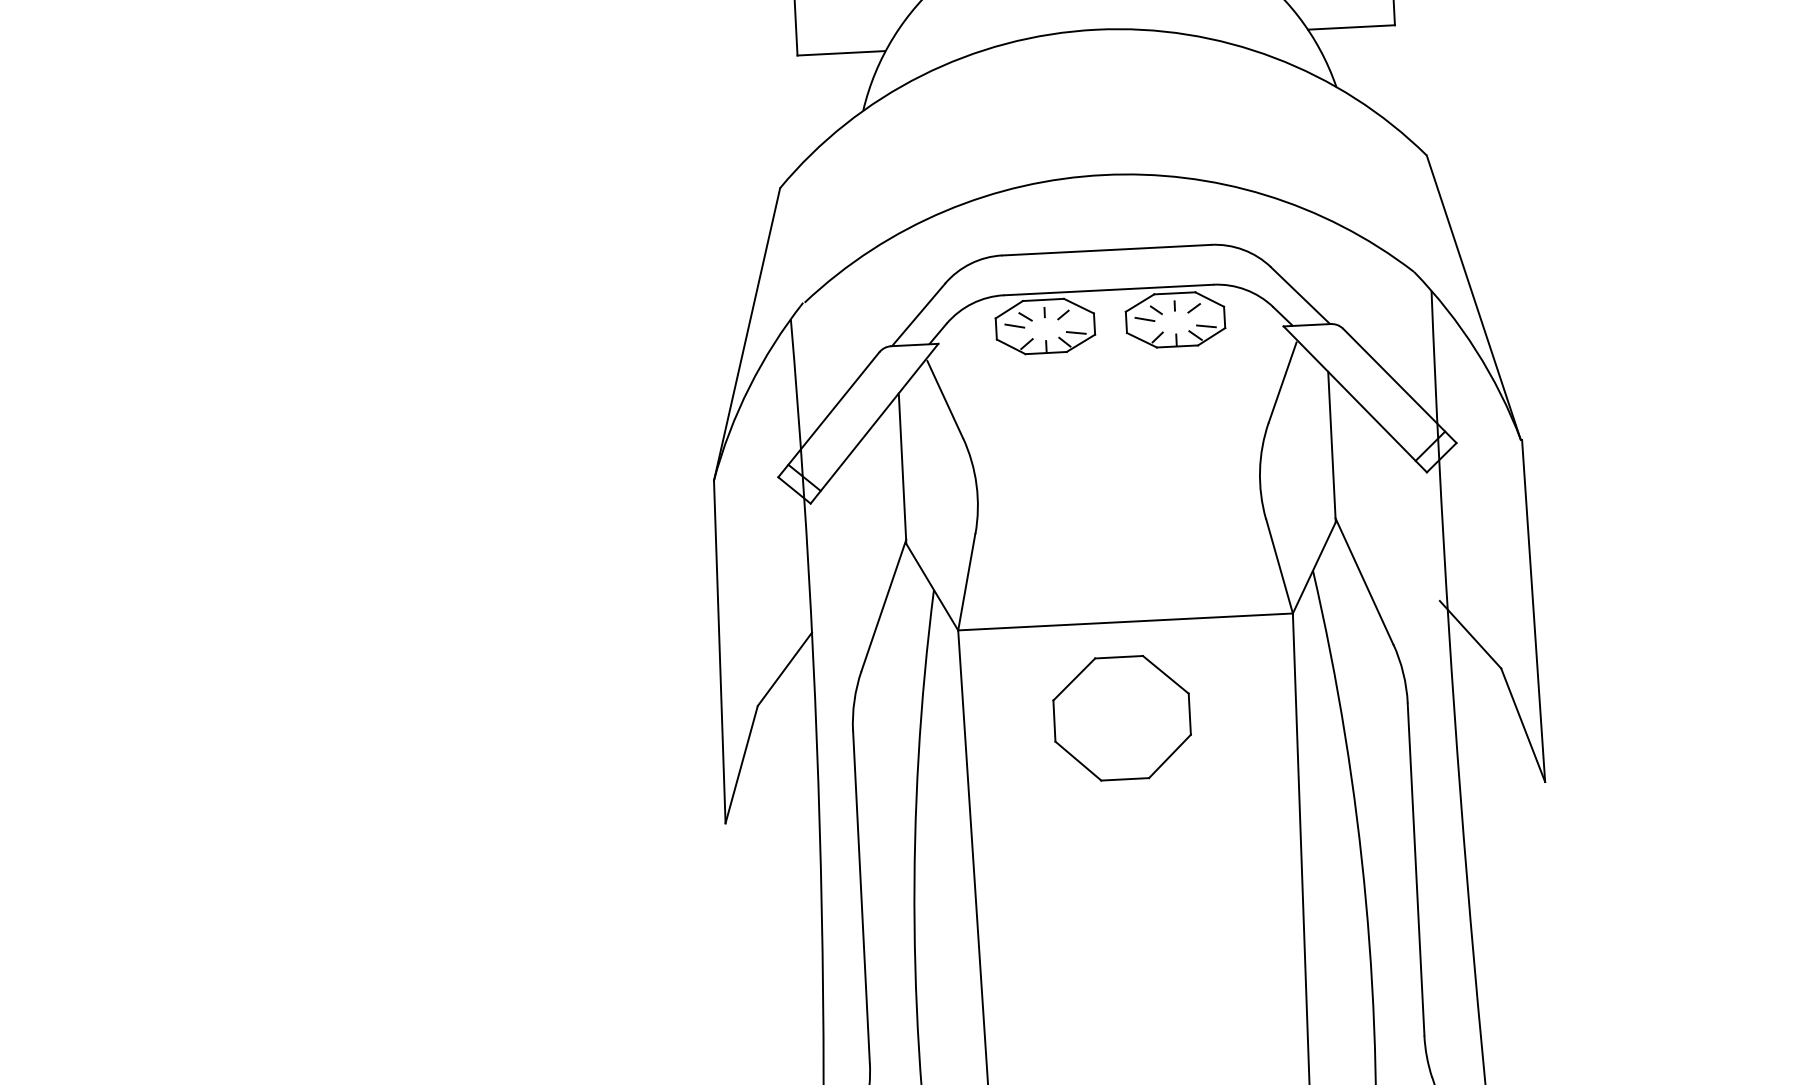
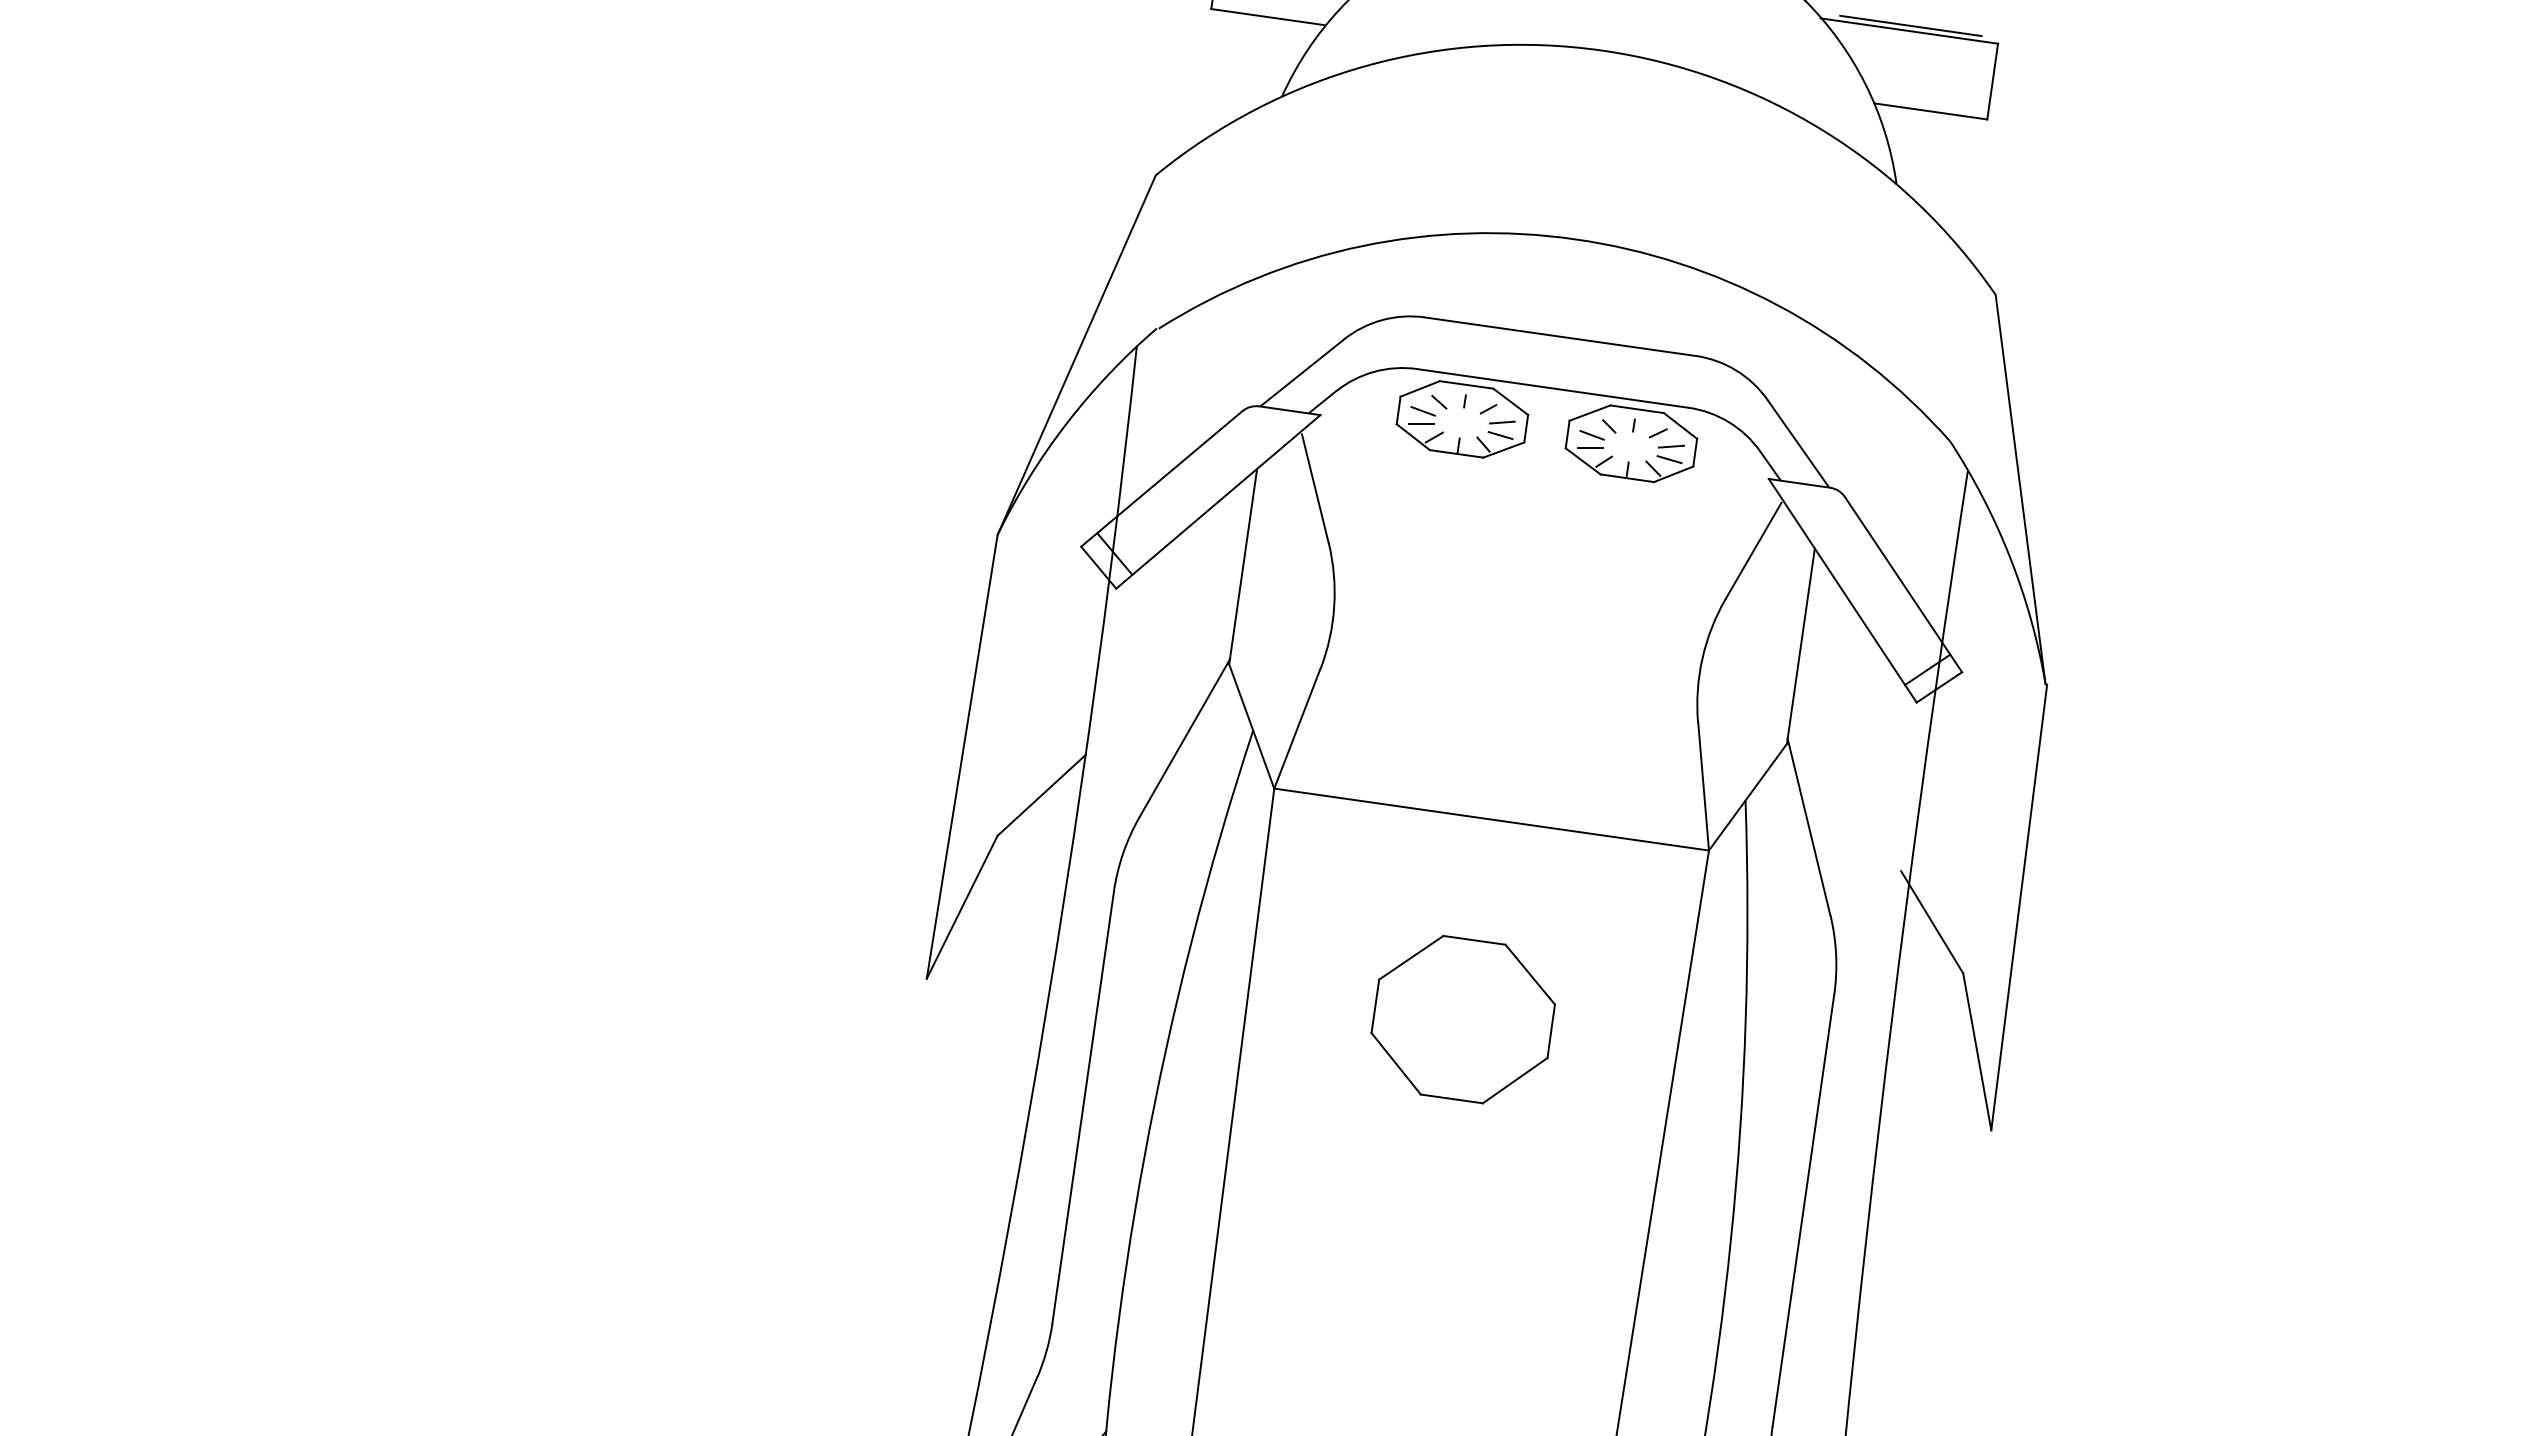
line: (1205, 316) -> (1670, 446), added
line: (1075, 323) -> (1501, 422), added
line: (1144, 329) -> (1589, 448), added
line: (1014, 336) -> (1420, 424), added
part: (1121, 718) -> (1462, 1019), moved

